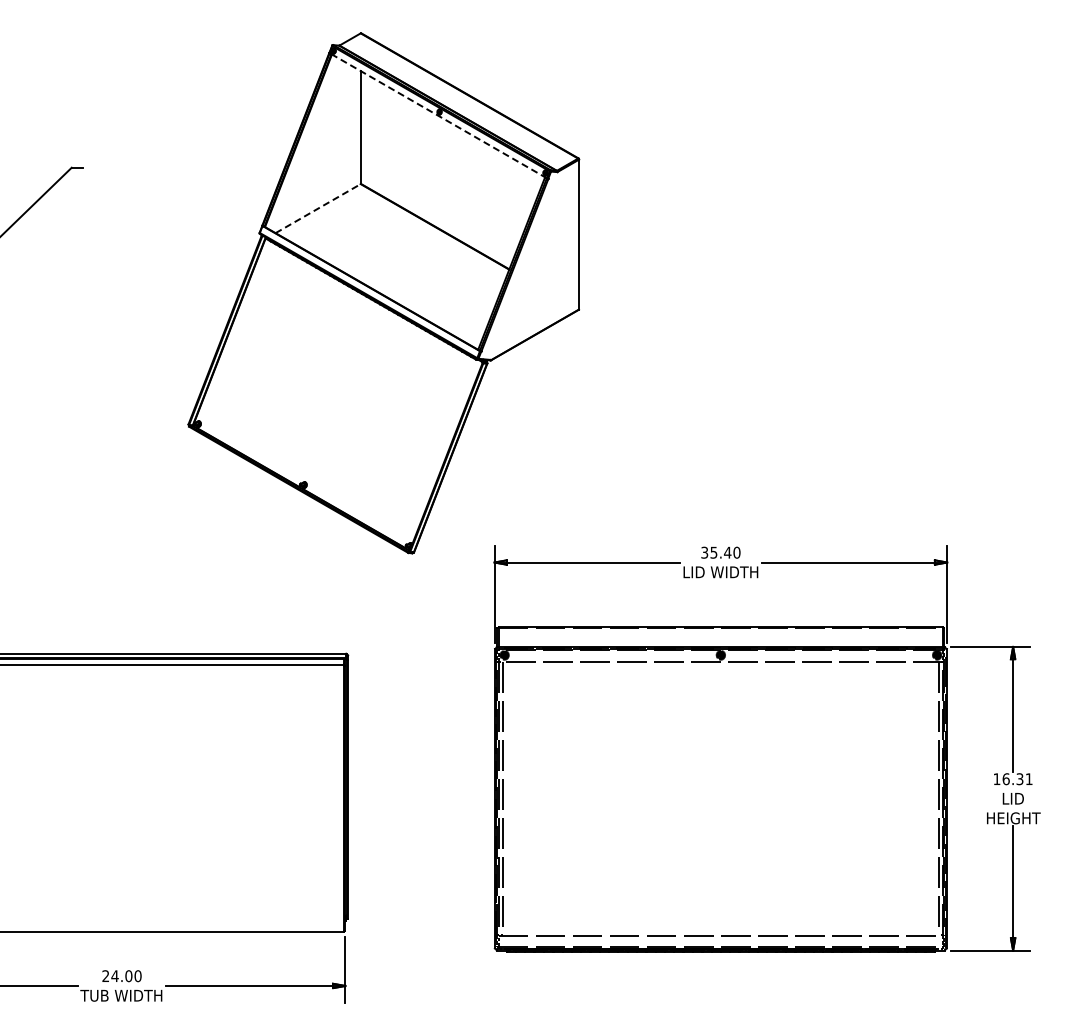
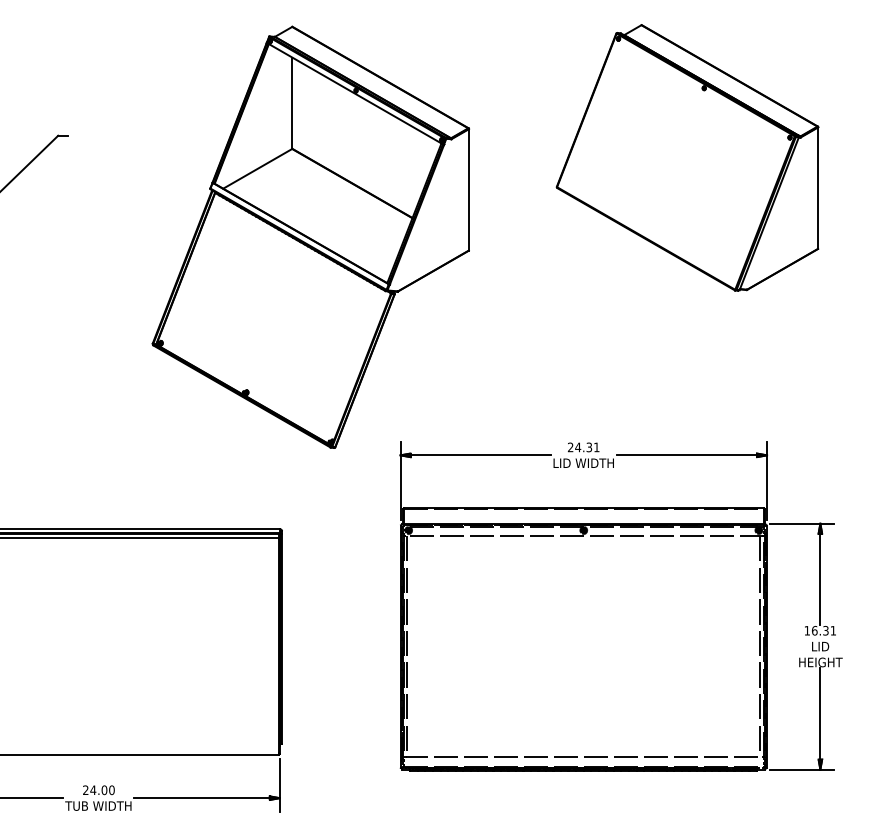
line: (437, 115) -> (354, 93), dashed -> solid
part: (848, 195) -> (687, 158), added
line: (318, 208) -> (258, 168), dashed -> solid
text: (720, 552) -> (583, 447), 35.40 -> 24.31

